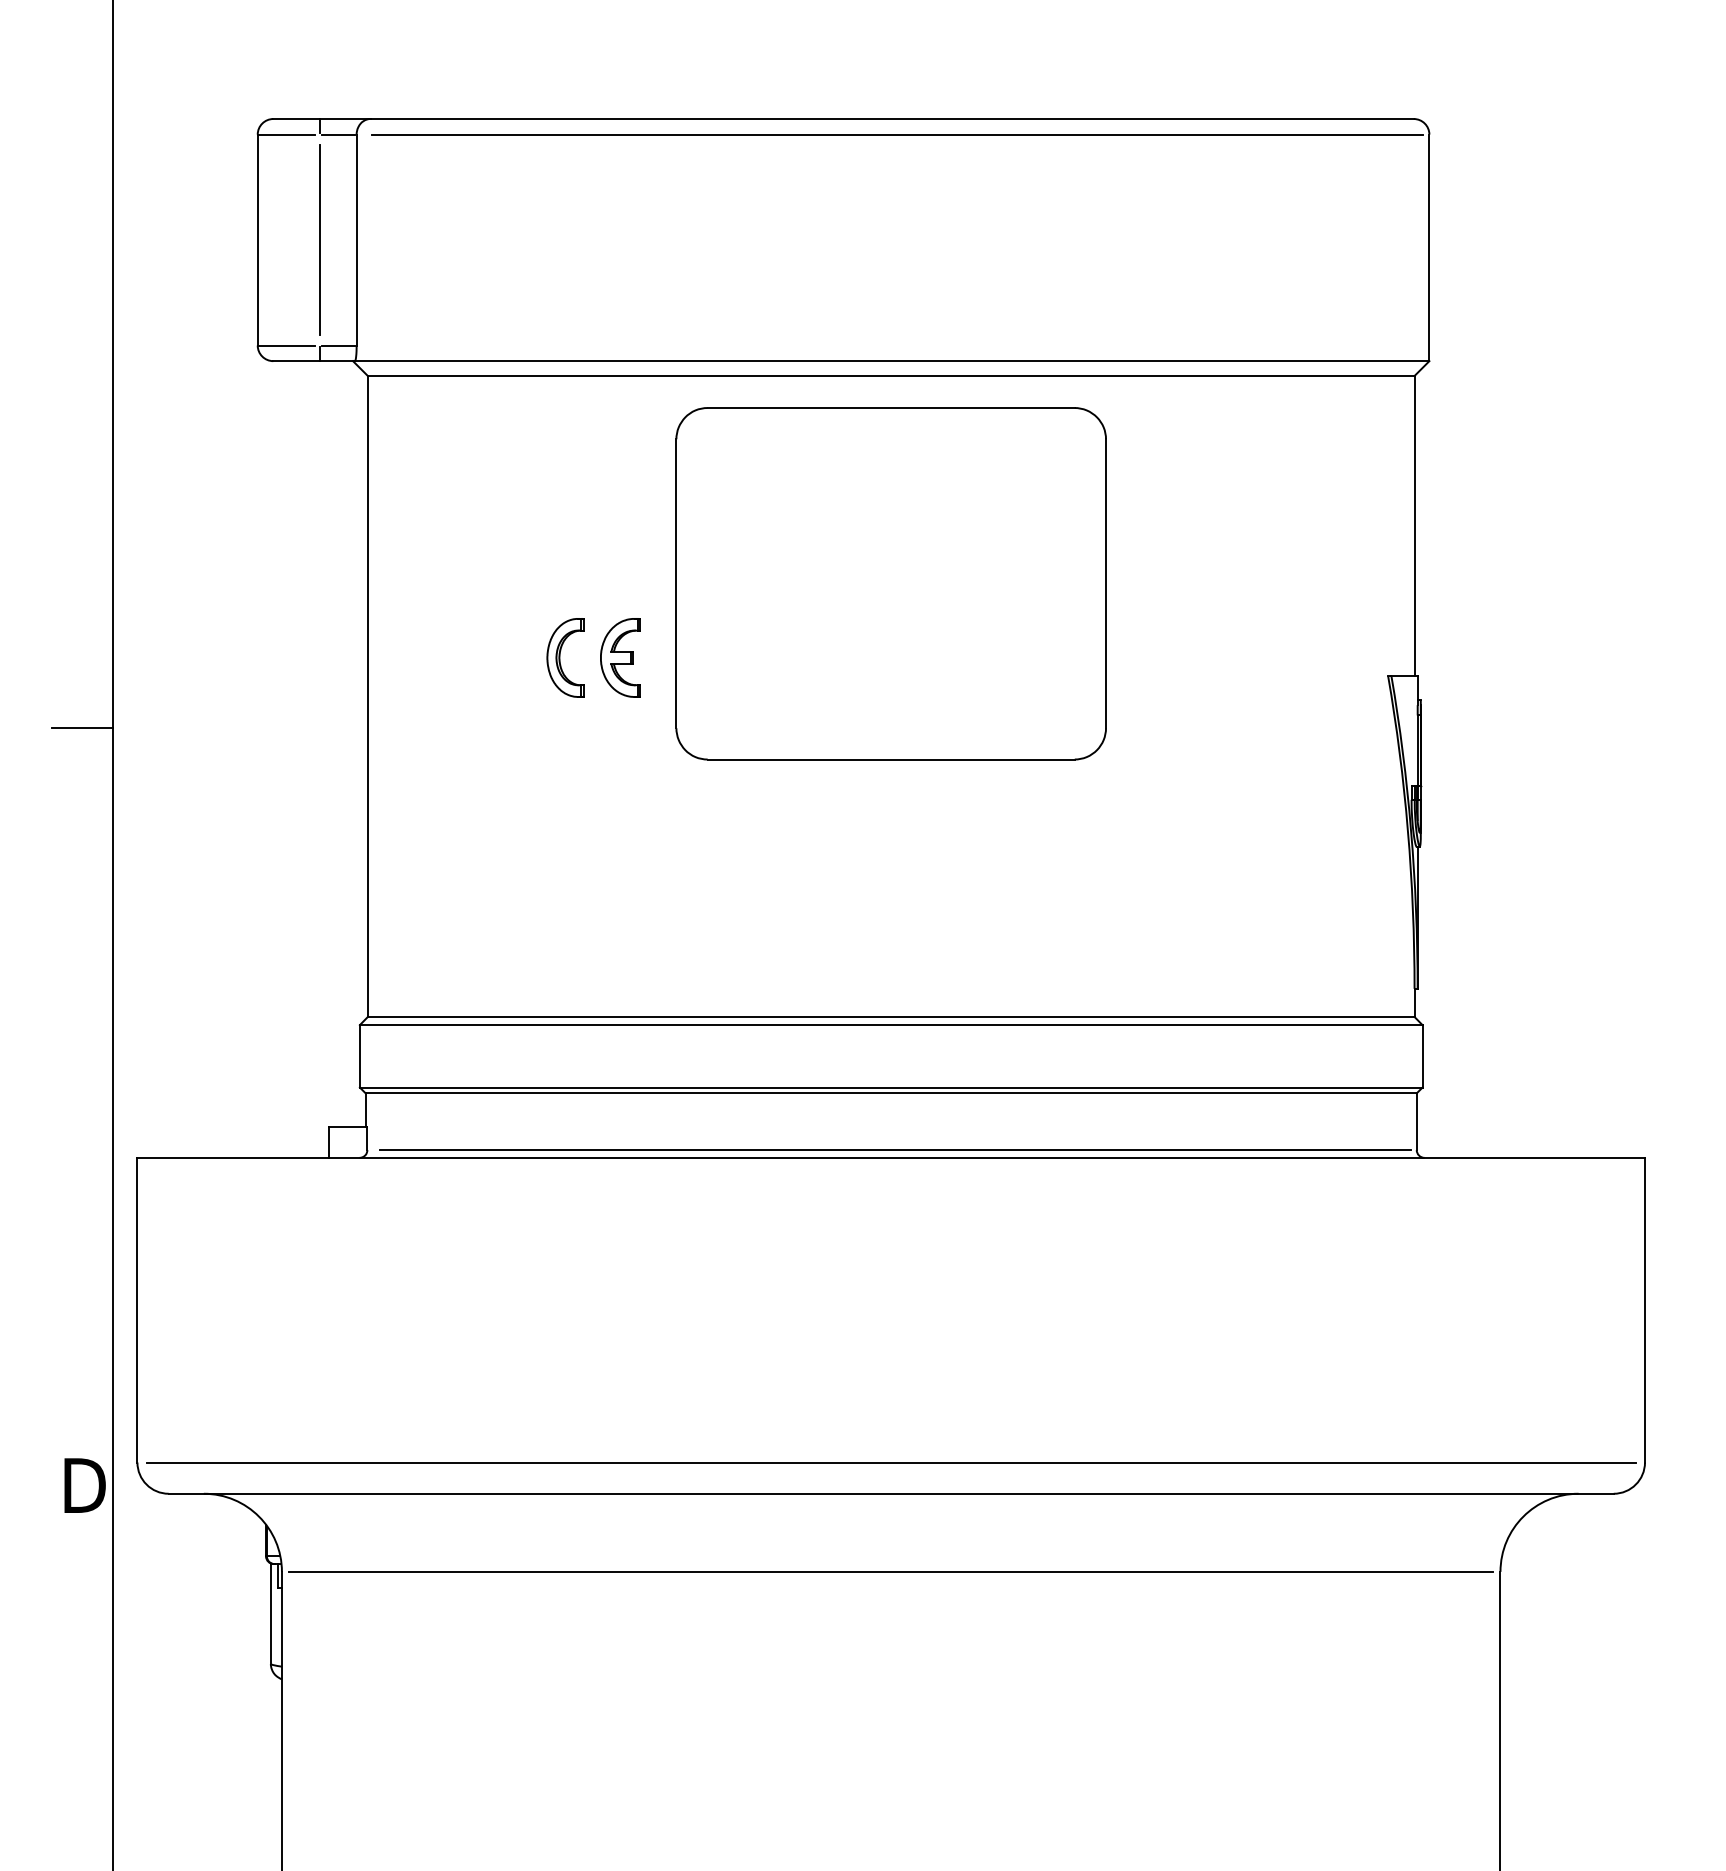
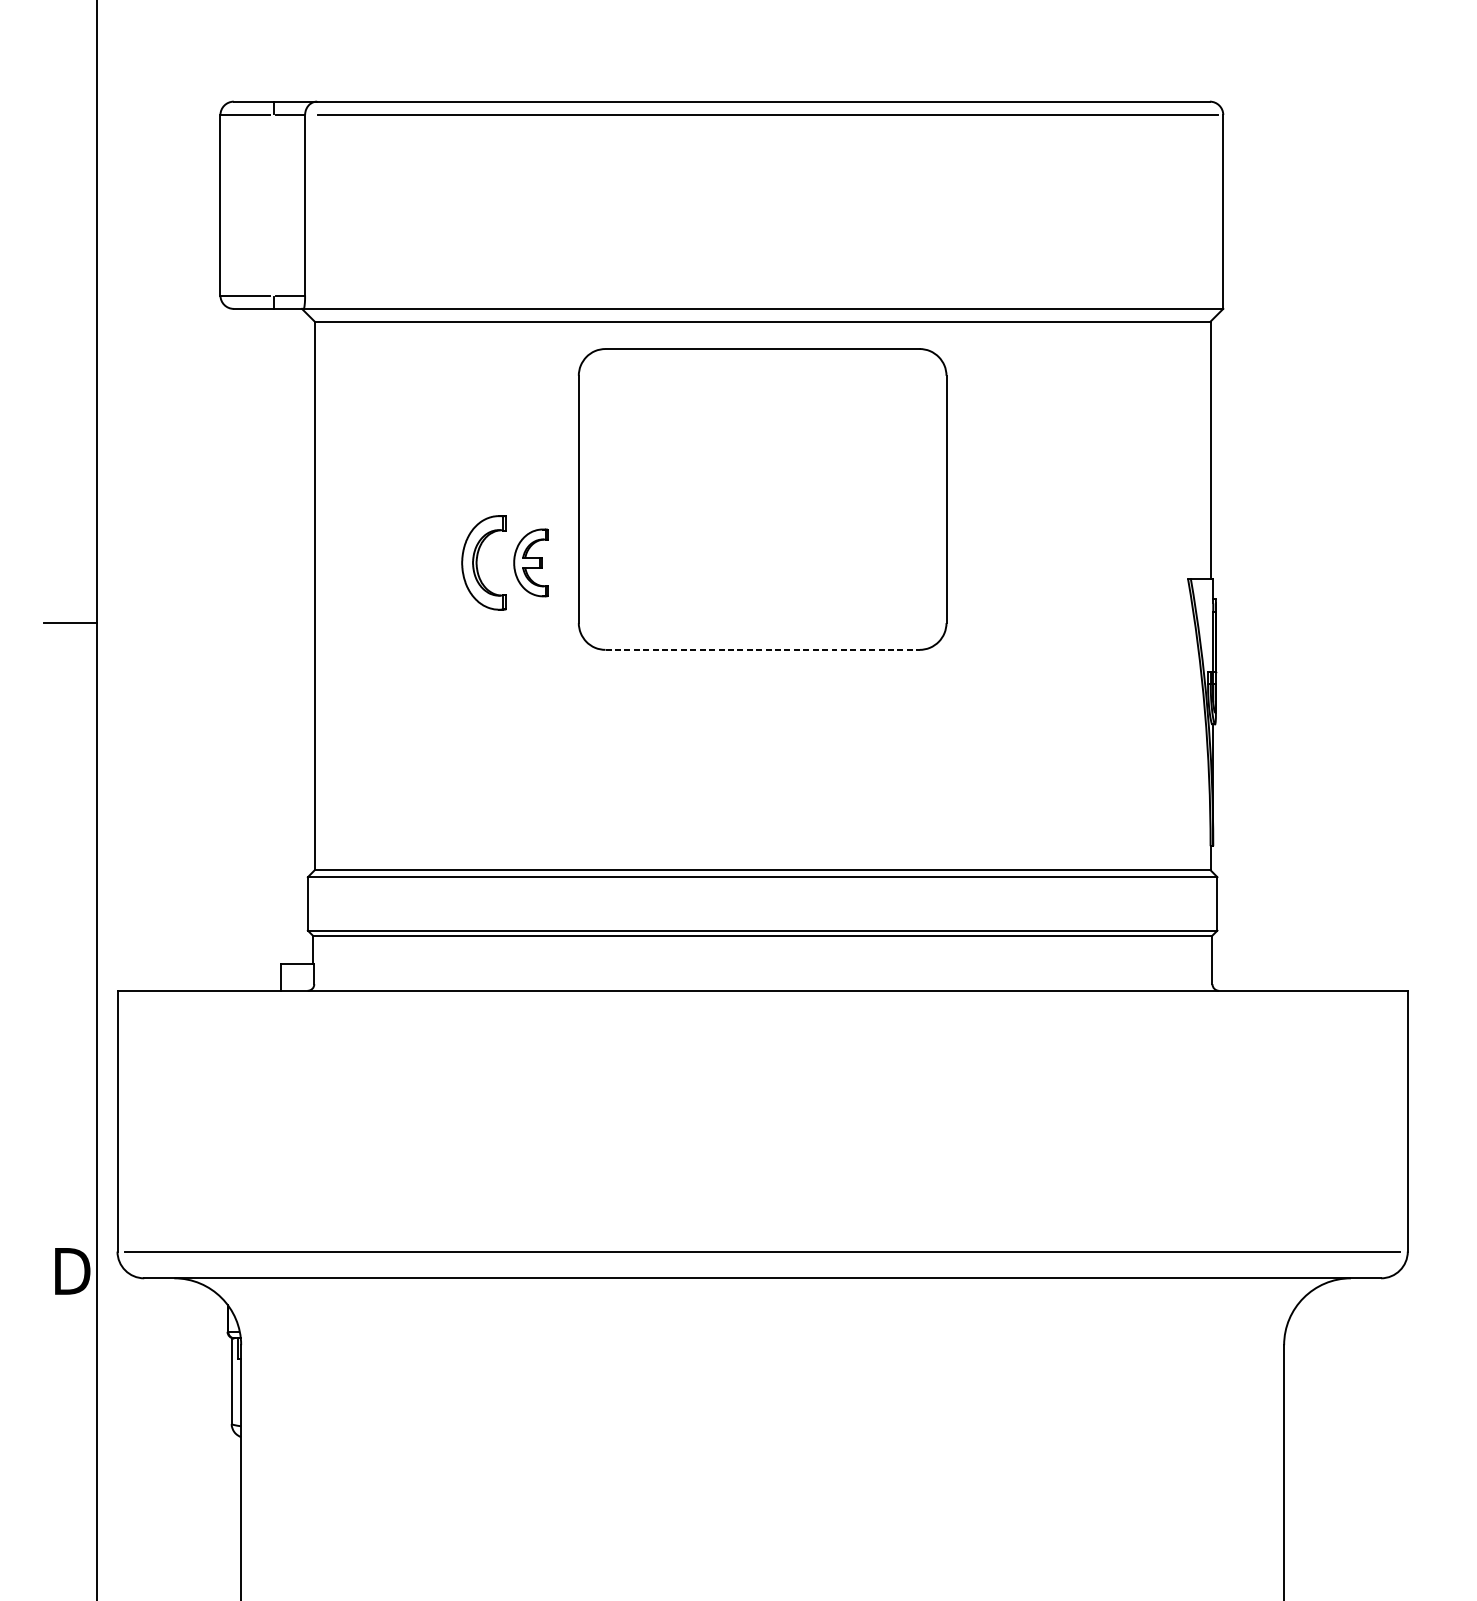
line: (319, 239) -> (273, 204), removed
part: (565, 657) -> (483, 562), size x1.4
line: (891, 759) -> (762, 649), solid -> dashed
line: (895, 1150) -> (766, 984), removed
line: (890, 1571) -> (762, 1344), removed

